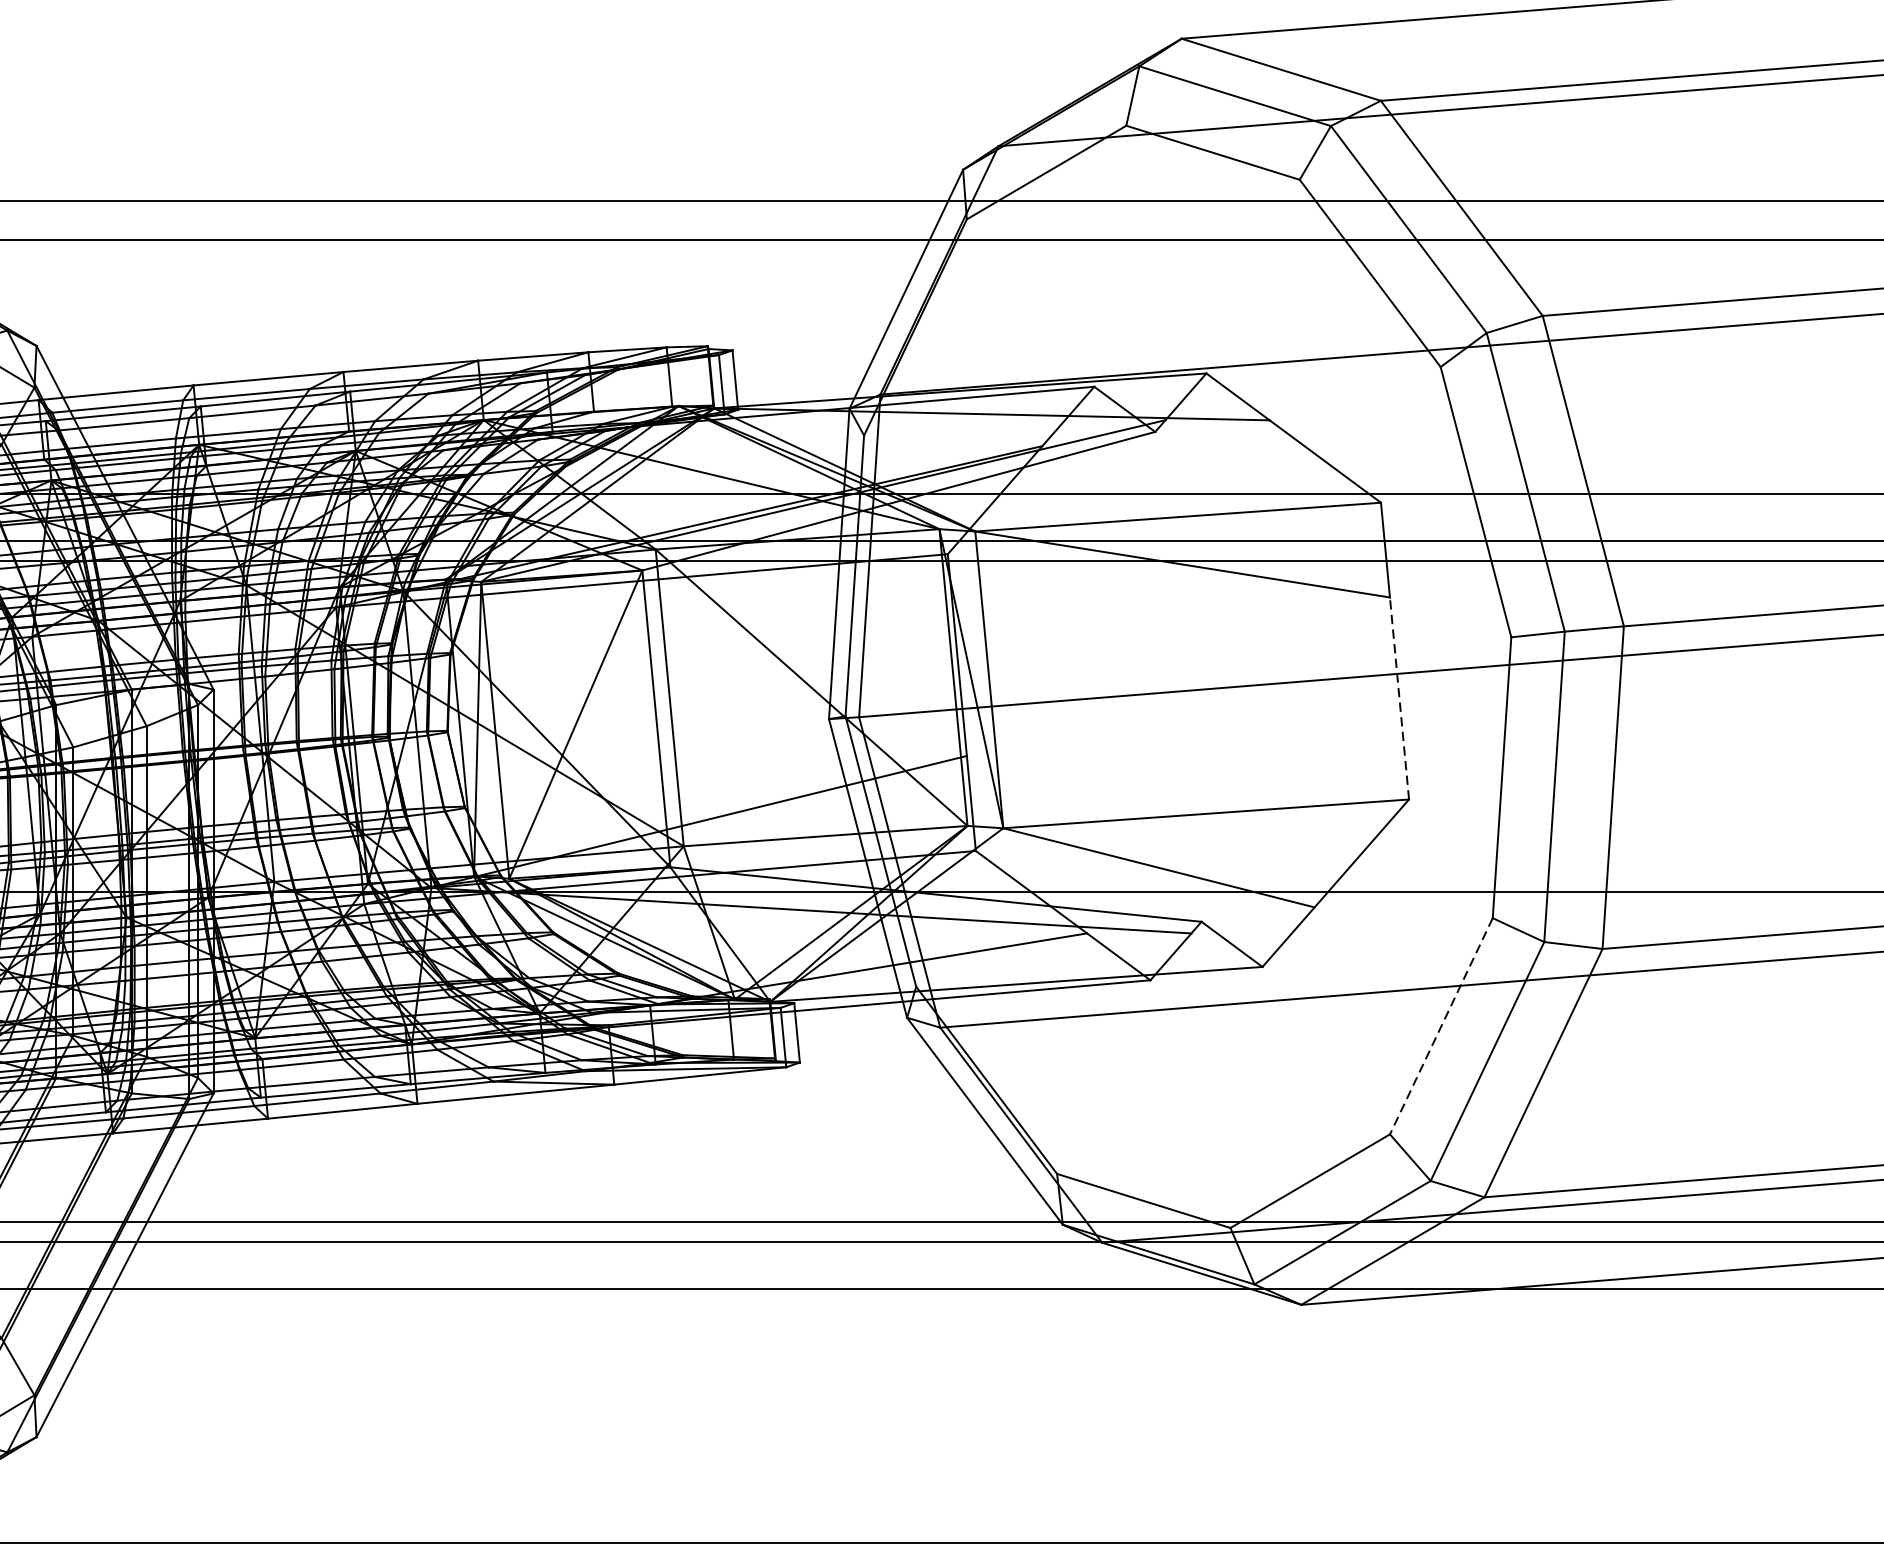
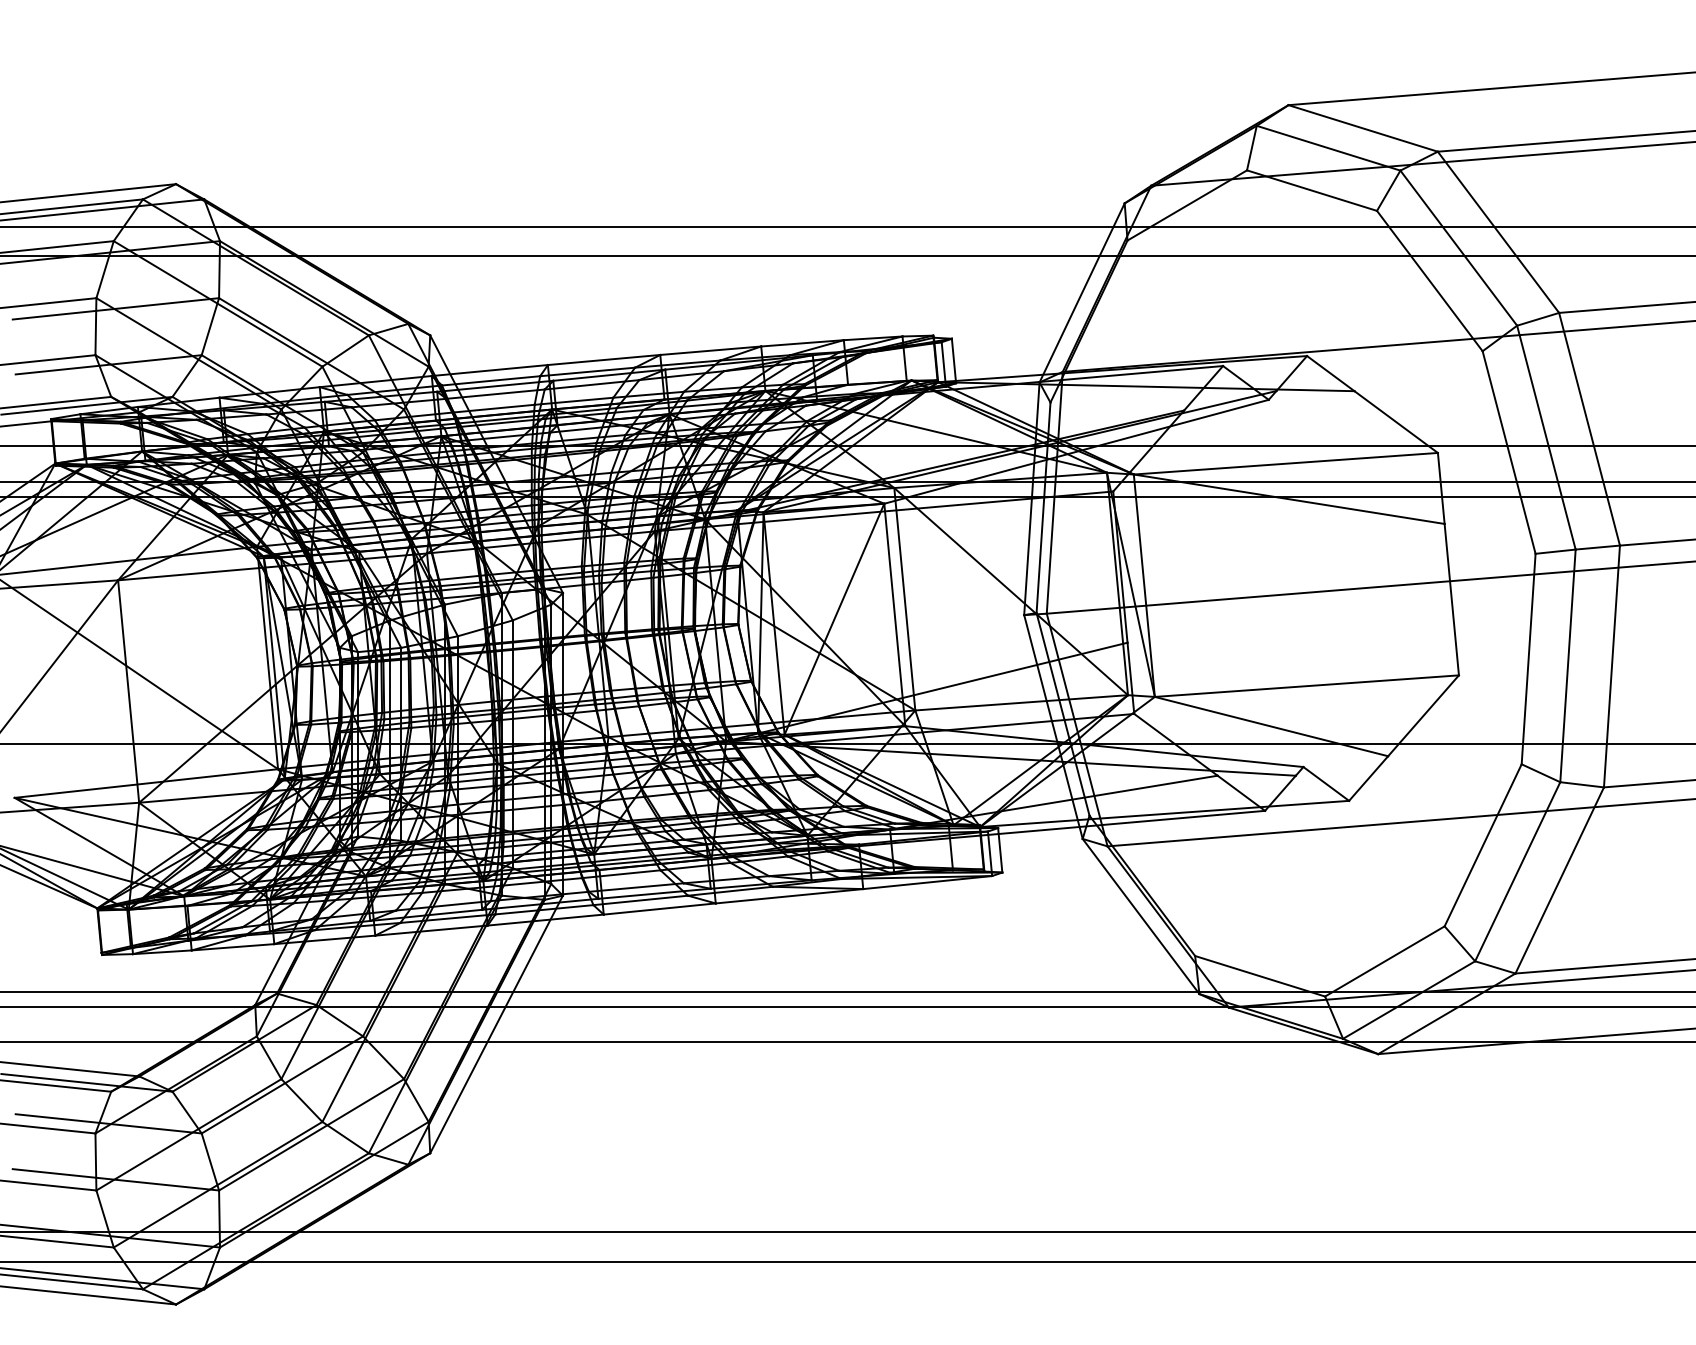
line: (1399, 698) -> (1451, 599), dashed -> solid
line: (1441, 1026) -> (1483, 845), dashed -> solid

